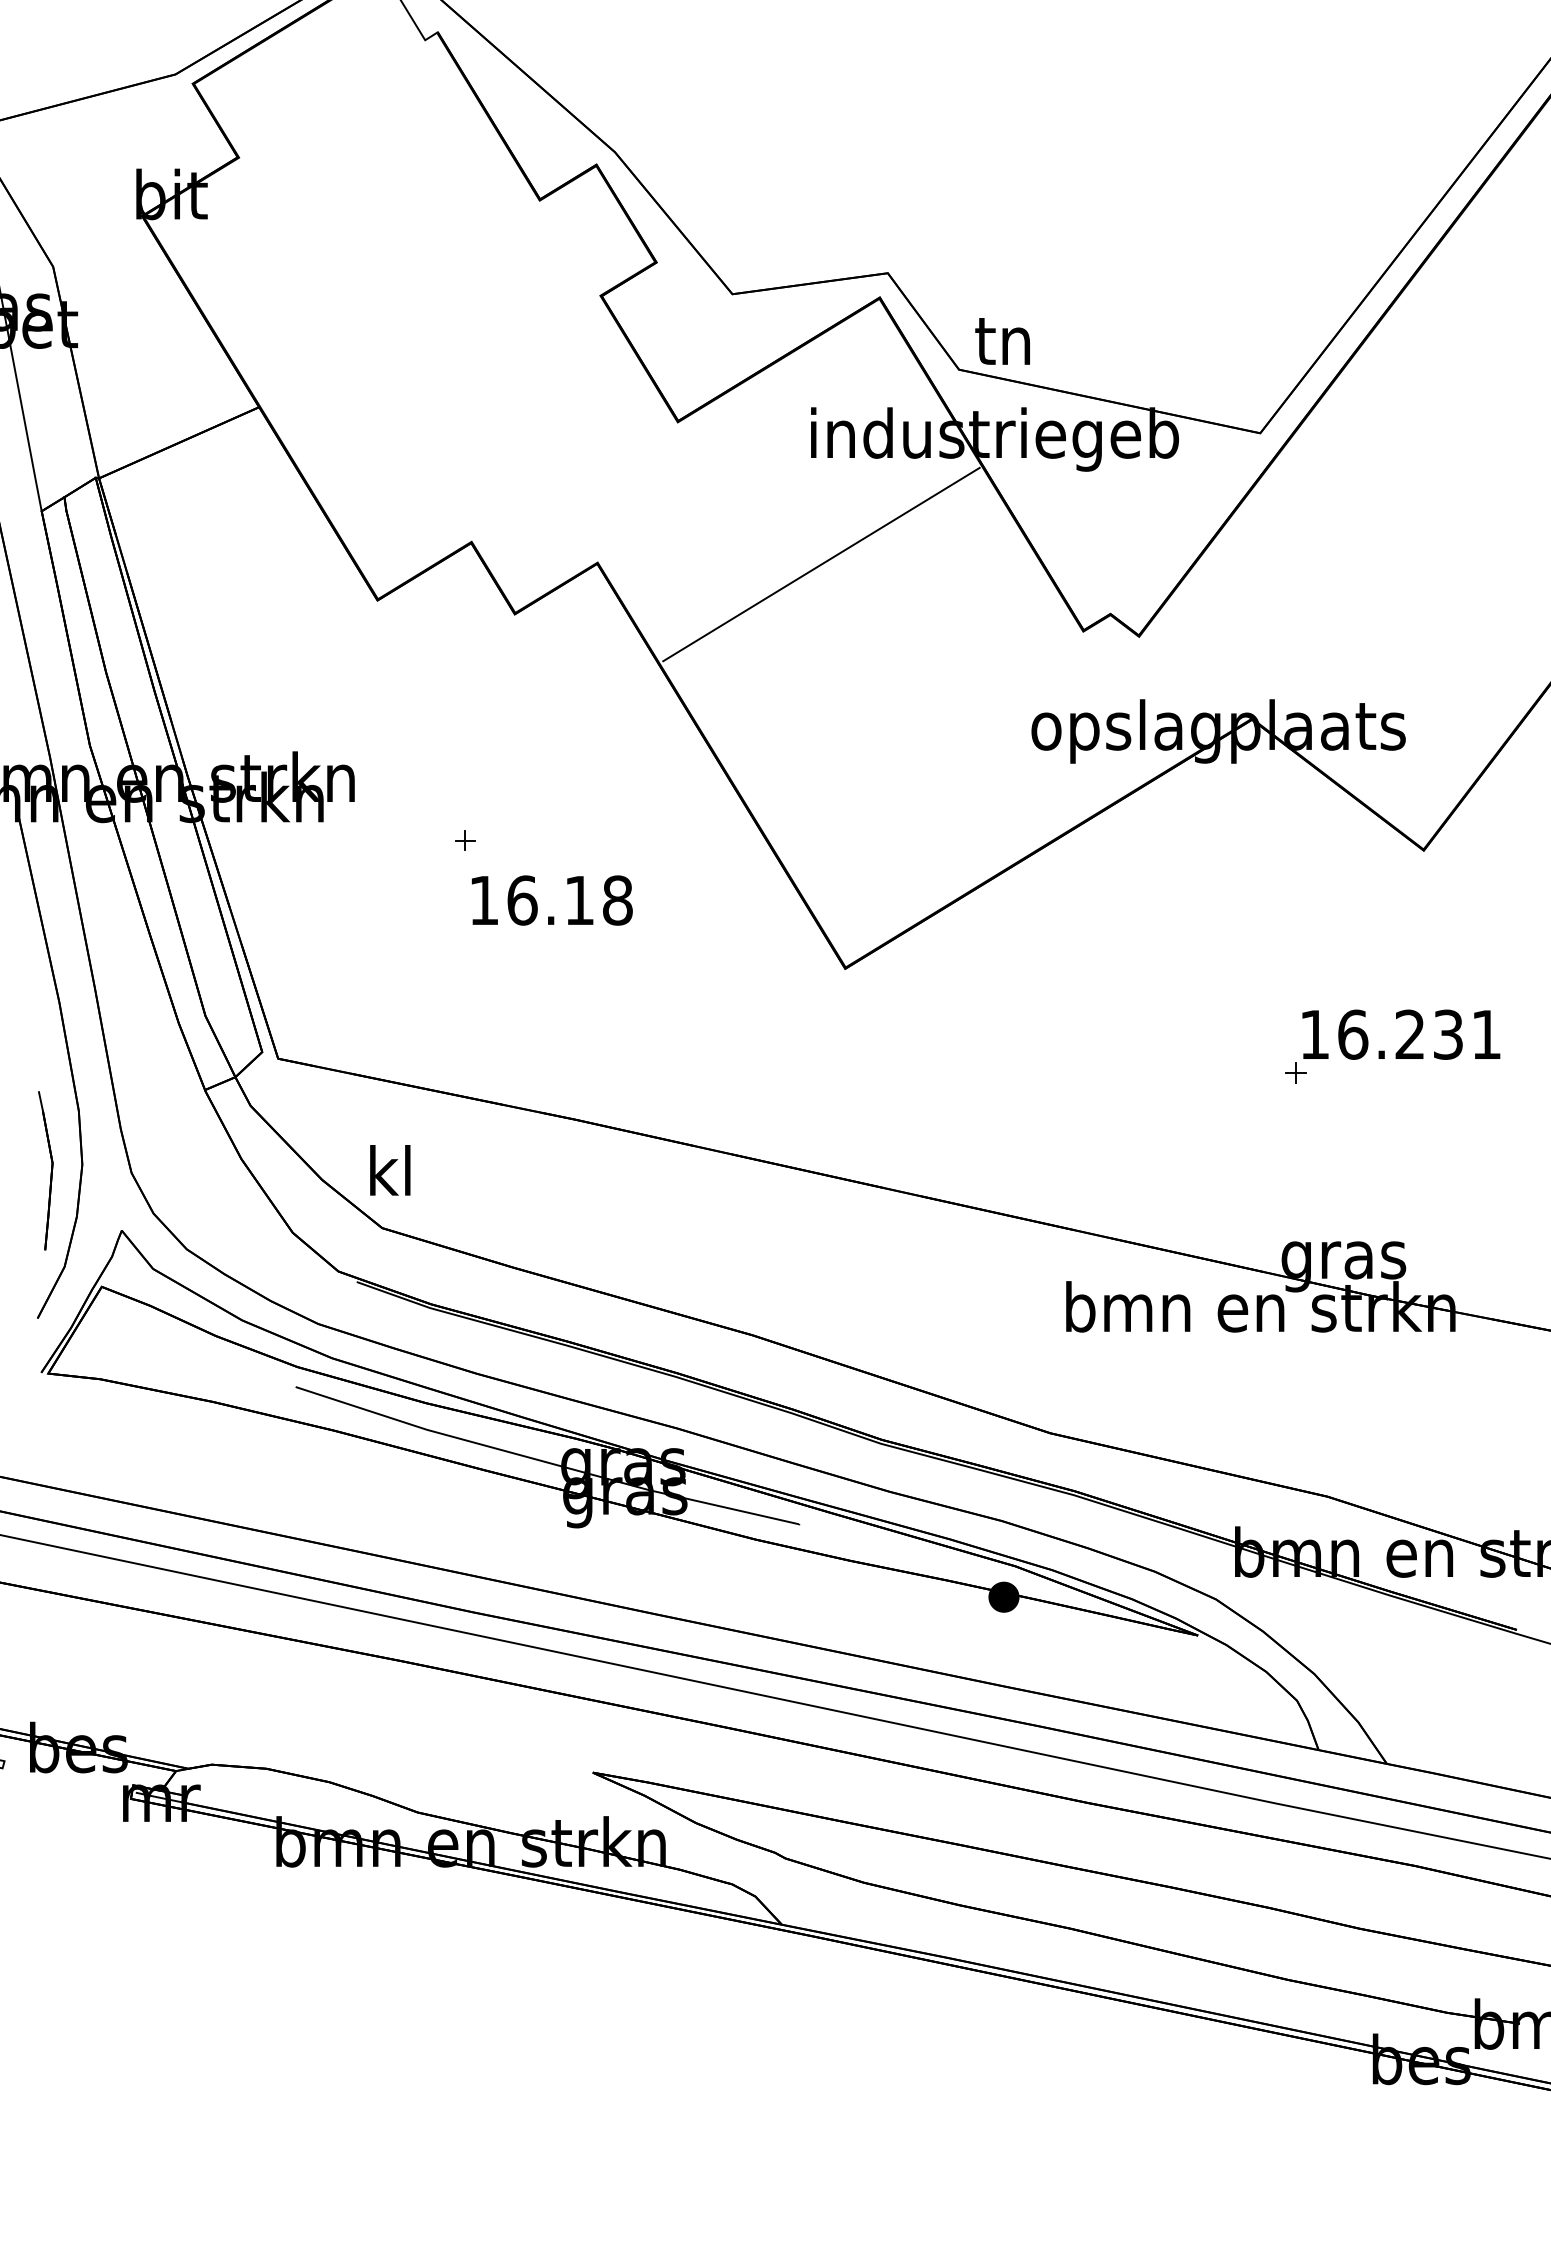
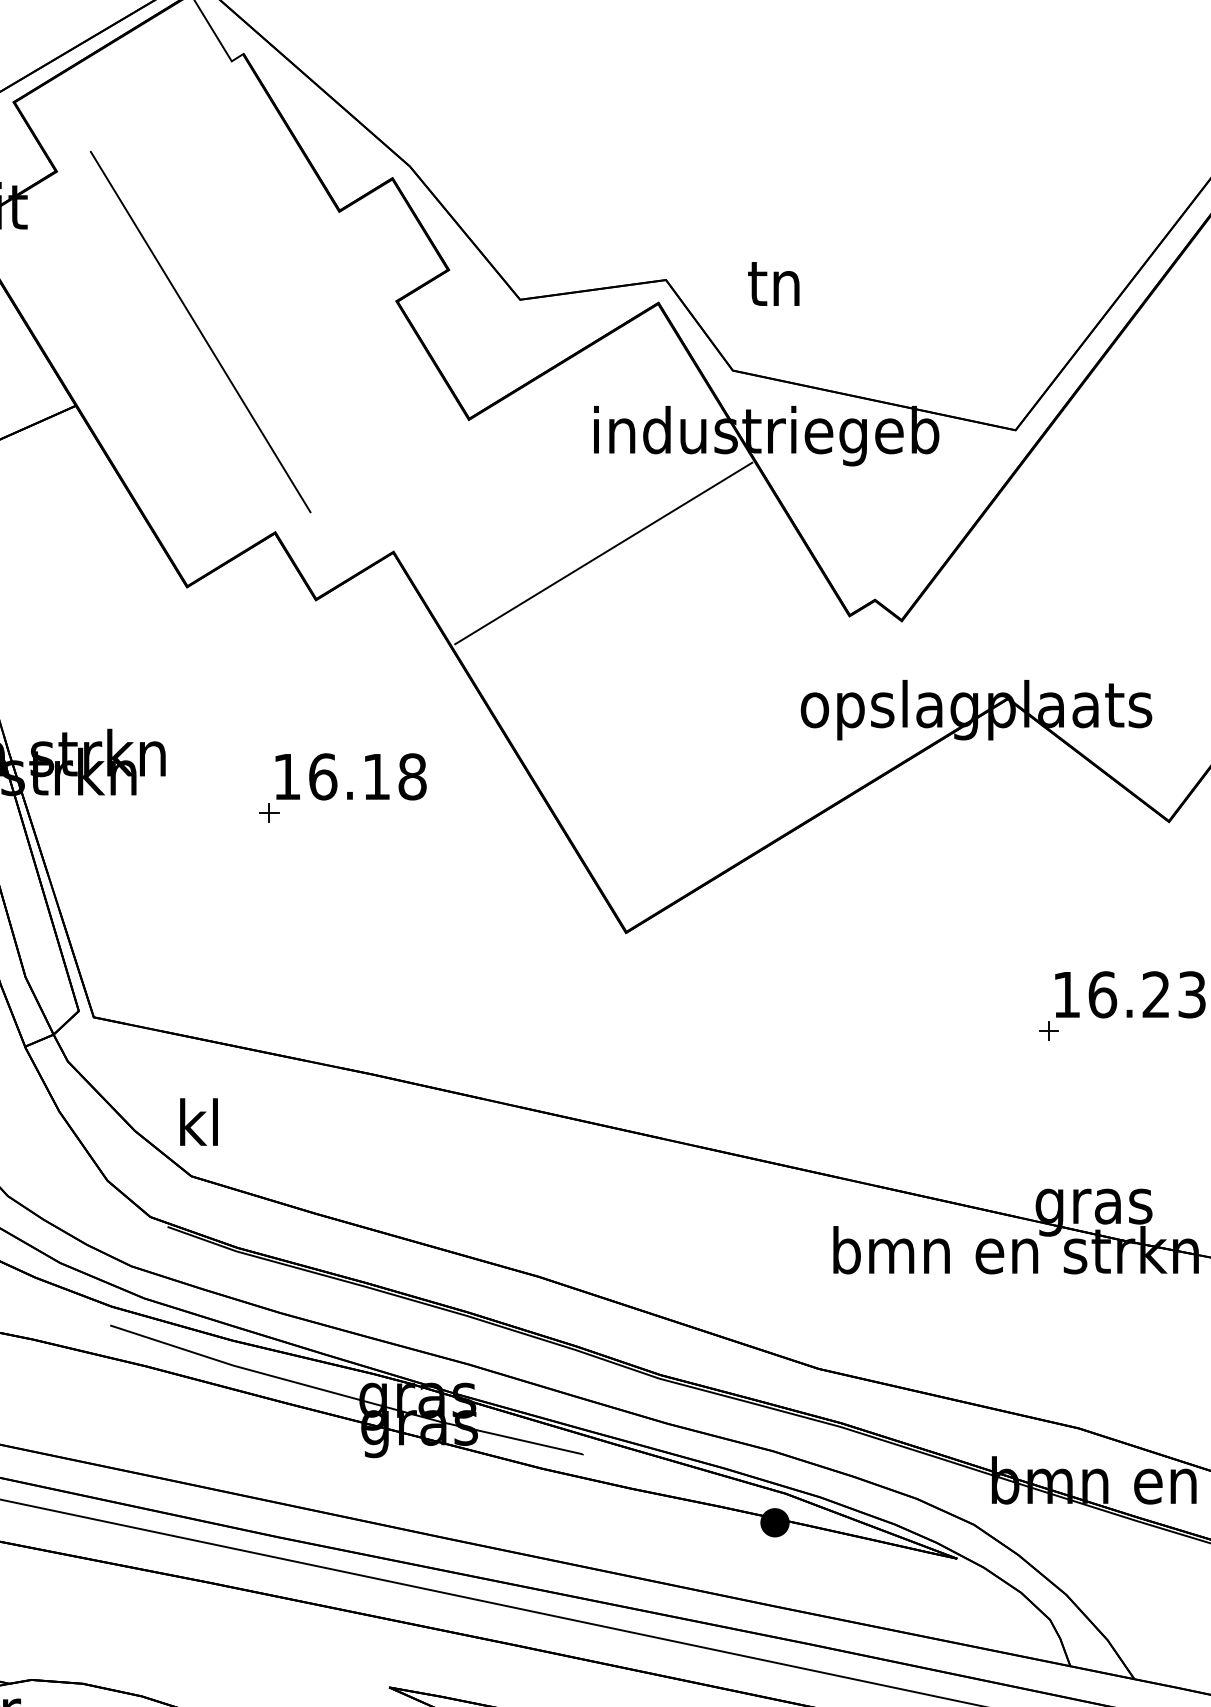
line: (392, 328) -> (201, 331), added
text: (1002, 341) -> (773, 284), moved
text: (551, 900) -> (350, 776), moved

